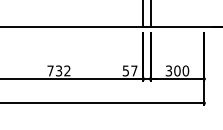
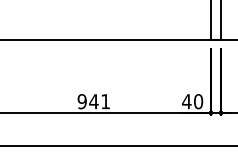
text: (58, 70) -> (93, 101), 732 -> 941
text: (129, 70) -> (191, 101), 57 -> 40

